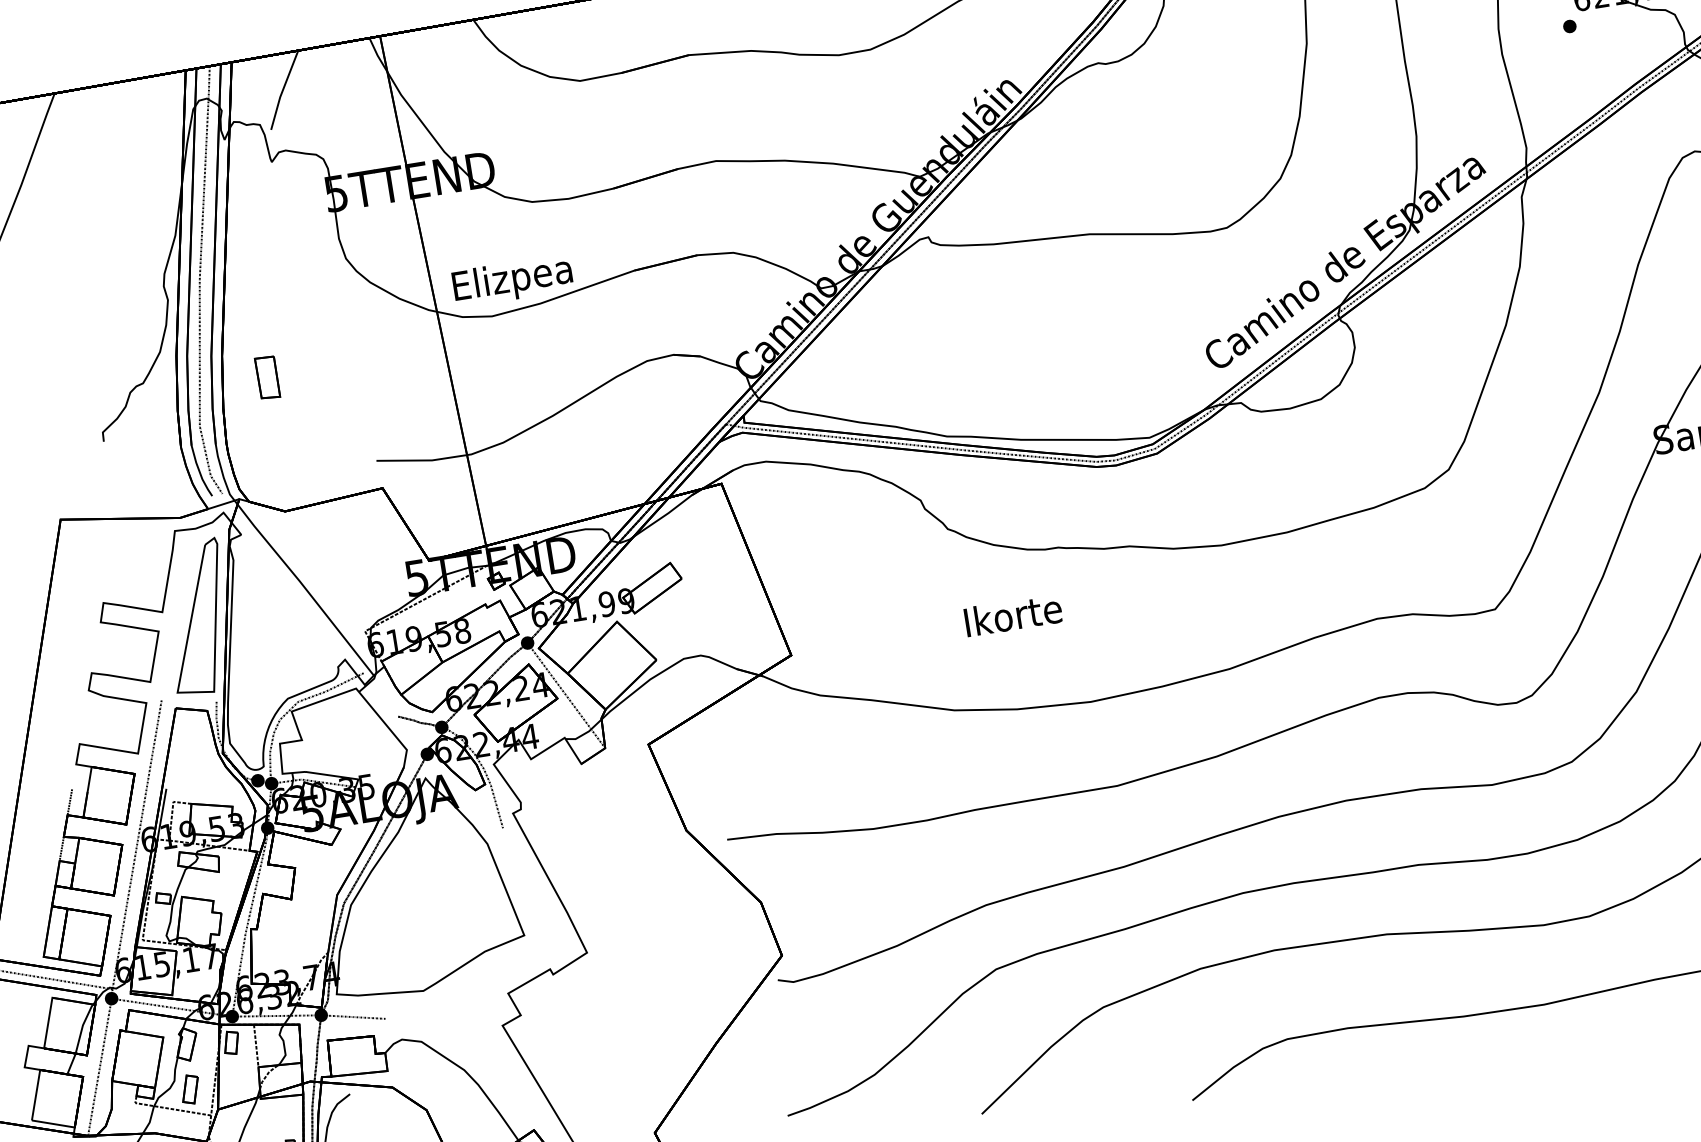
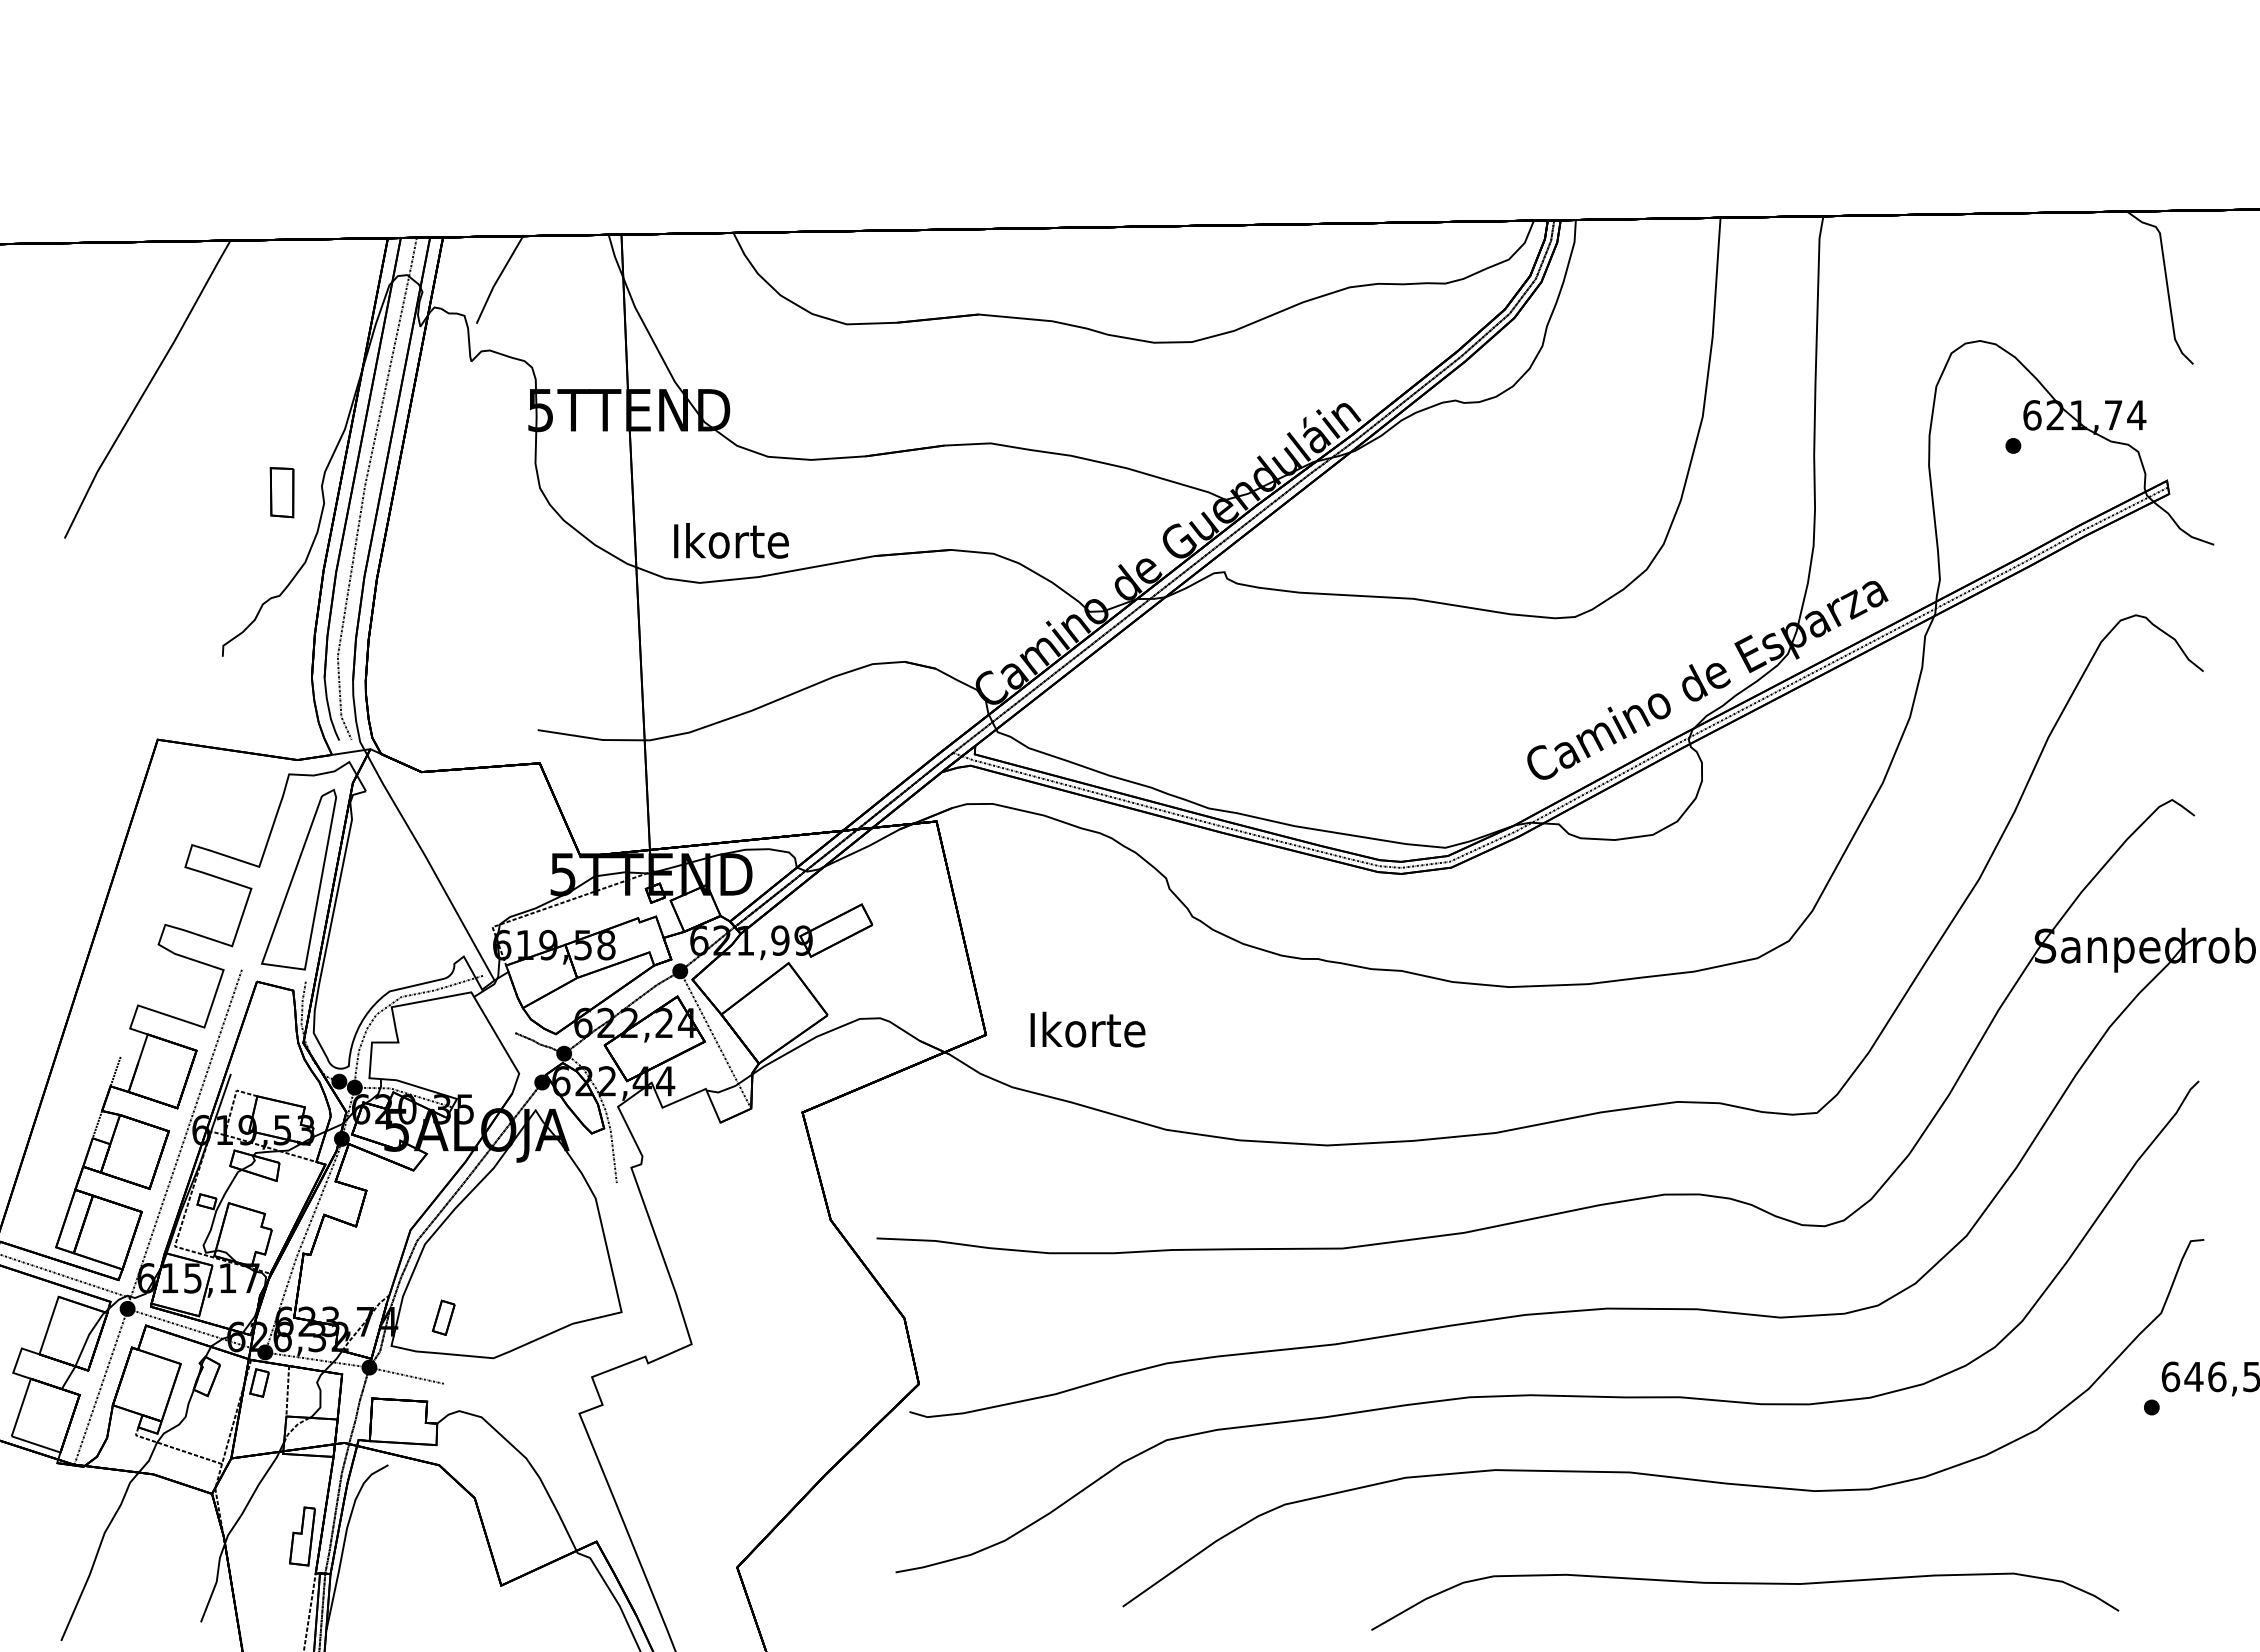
text: (512, 281) -> (730, 545), Elizpea -> Ikorte
part: (267, 377) -> (281, 492), moved
text: (1012, 615) -> (1087, 1029), moved
part: (190, 1089) -> (443, 1317), moved

